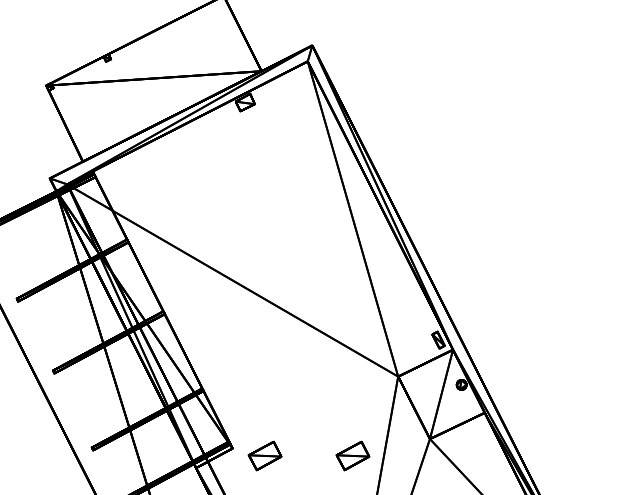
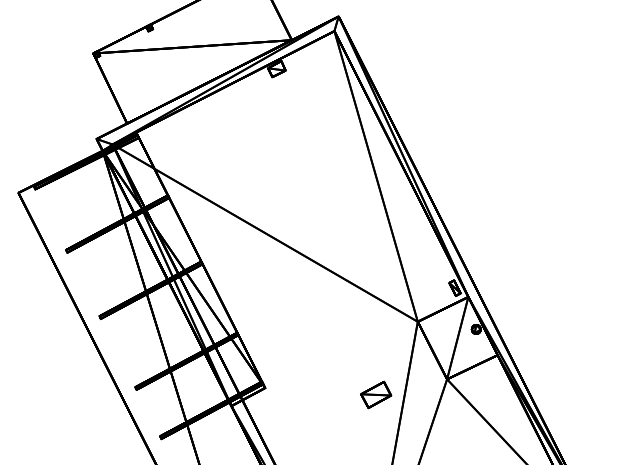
part: (265, 455) -> (295, 394), removed

